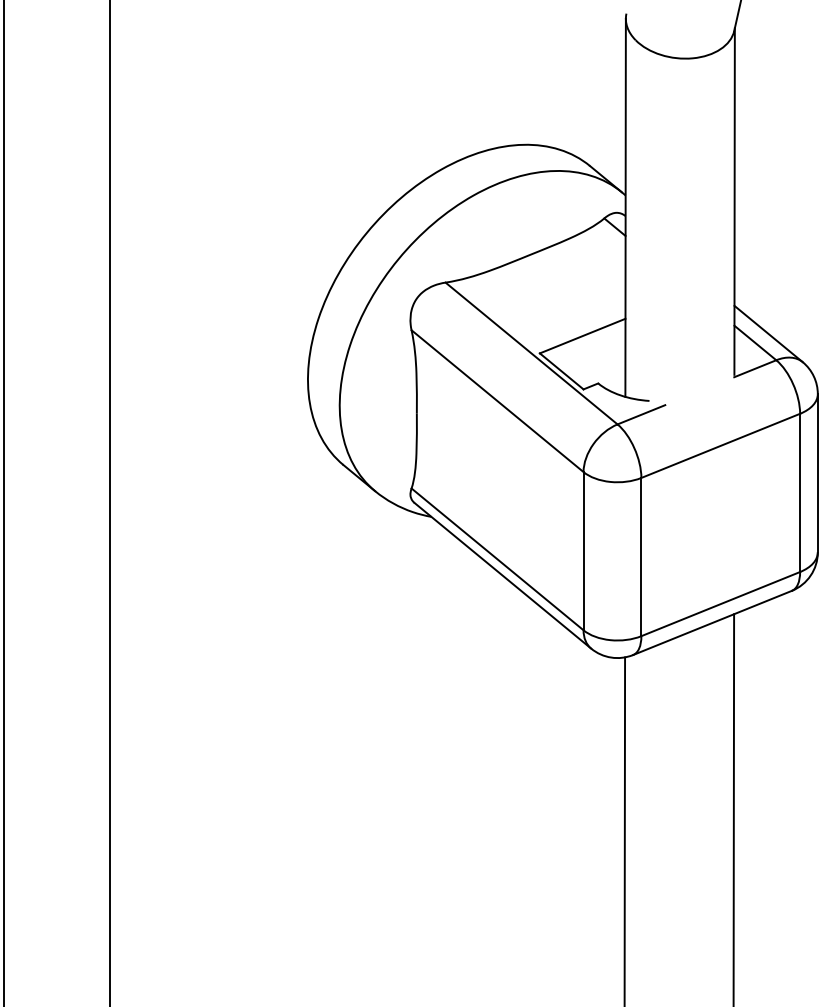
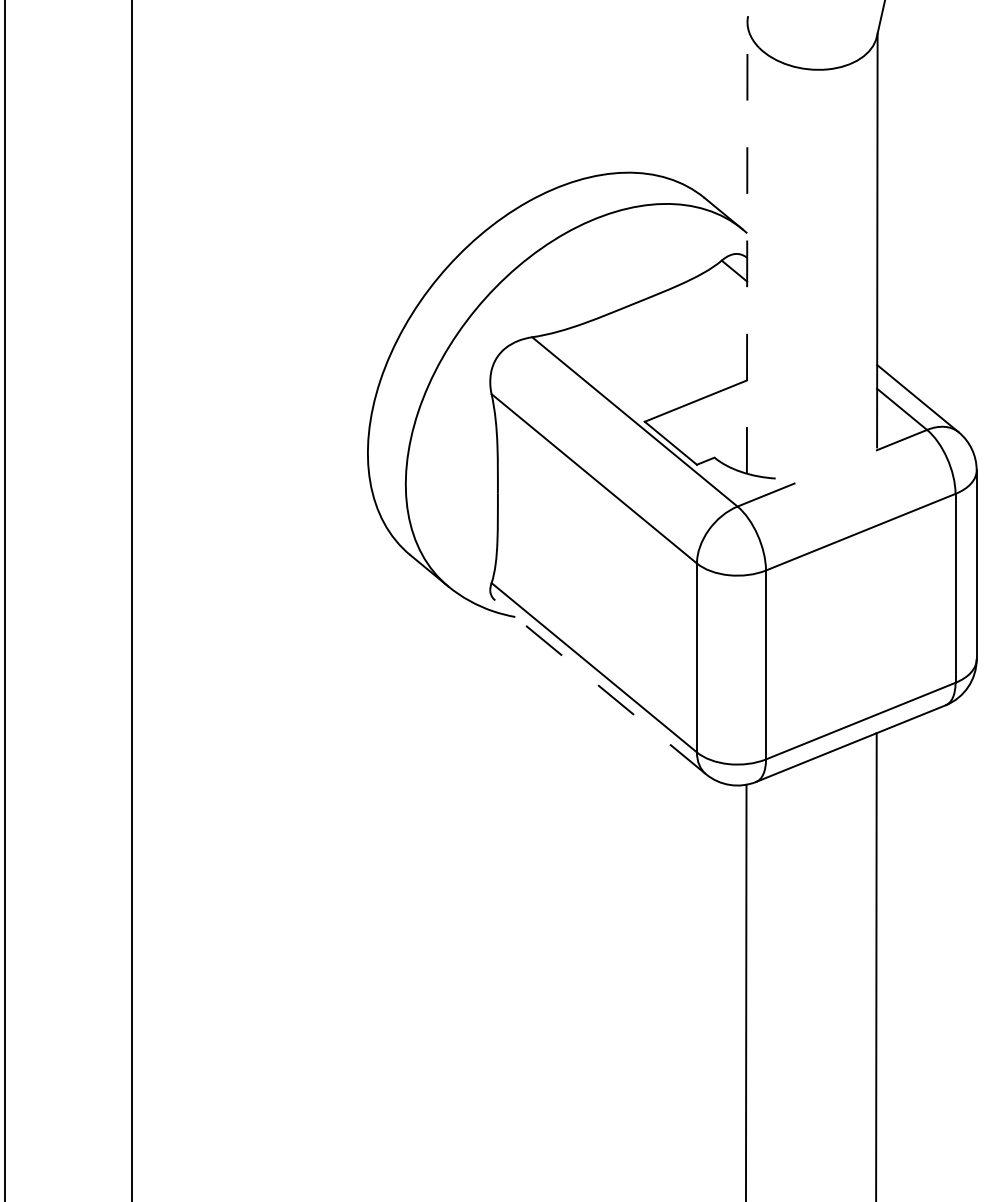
line: (625, 208) -> (747, 248), solid -> dashed
line: (502, 575) -> (600, 687), solid -> dashed

